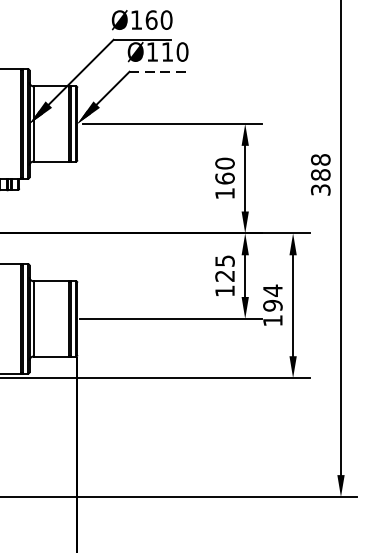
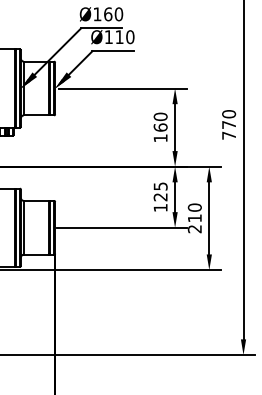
line: (157, 72) -> (112, 51), dashed -> solid
text: (321, 174) -> (229, 124), 388 -> 770
text: (272, 305) -> (194, 218), 194 -> 210

